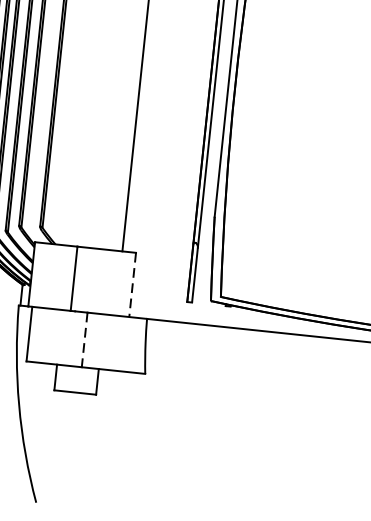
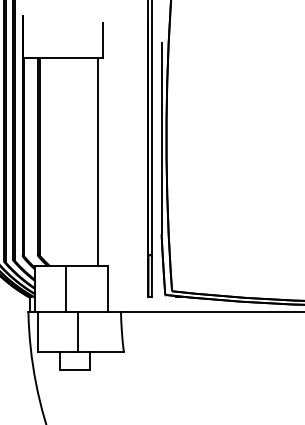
line: (133, 285) -> (108, 289), dashed -> solid
line: (85, 340) -> (78, 332), dashed -> solid

